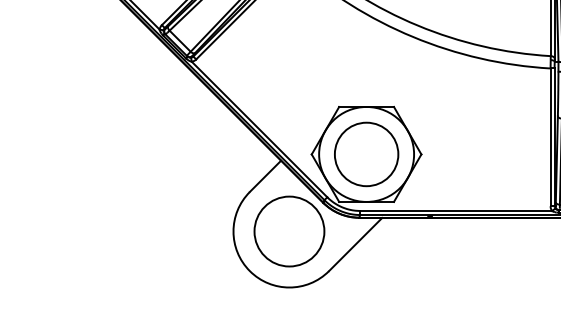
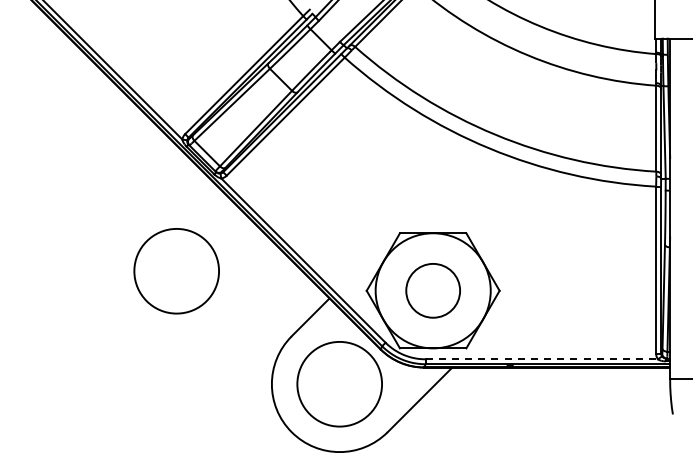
circle: (154, 138) -> (176, 271), added
circle: (366, 154) -> (432, 290), size x0.7
line: (456, 211) -> (542, 359), solid -> dashed

